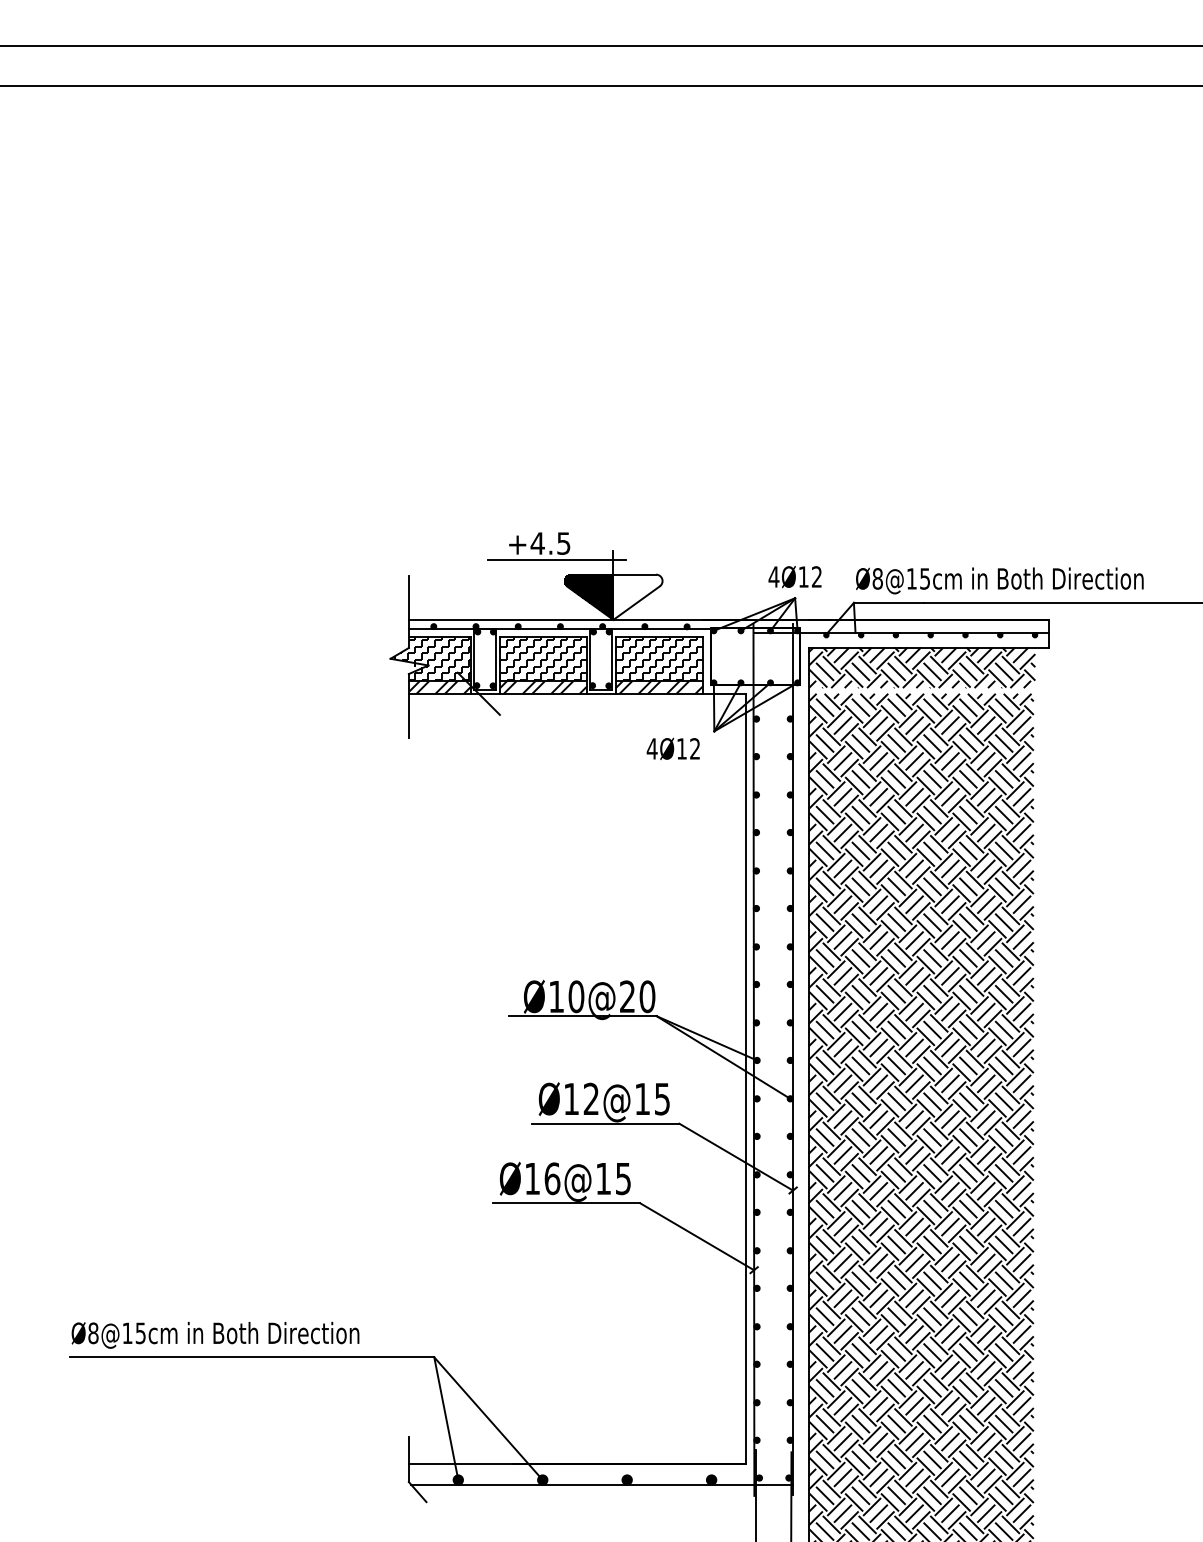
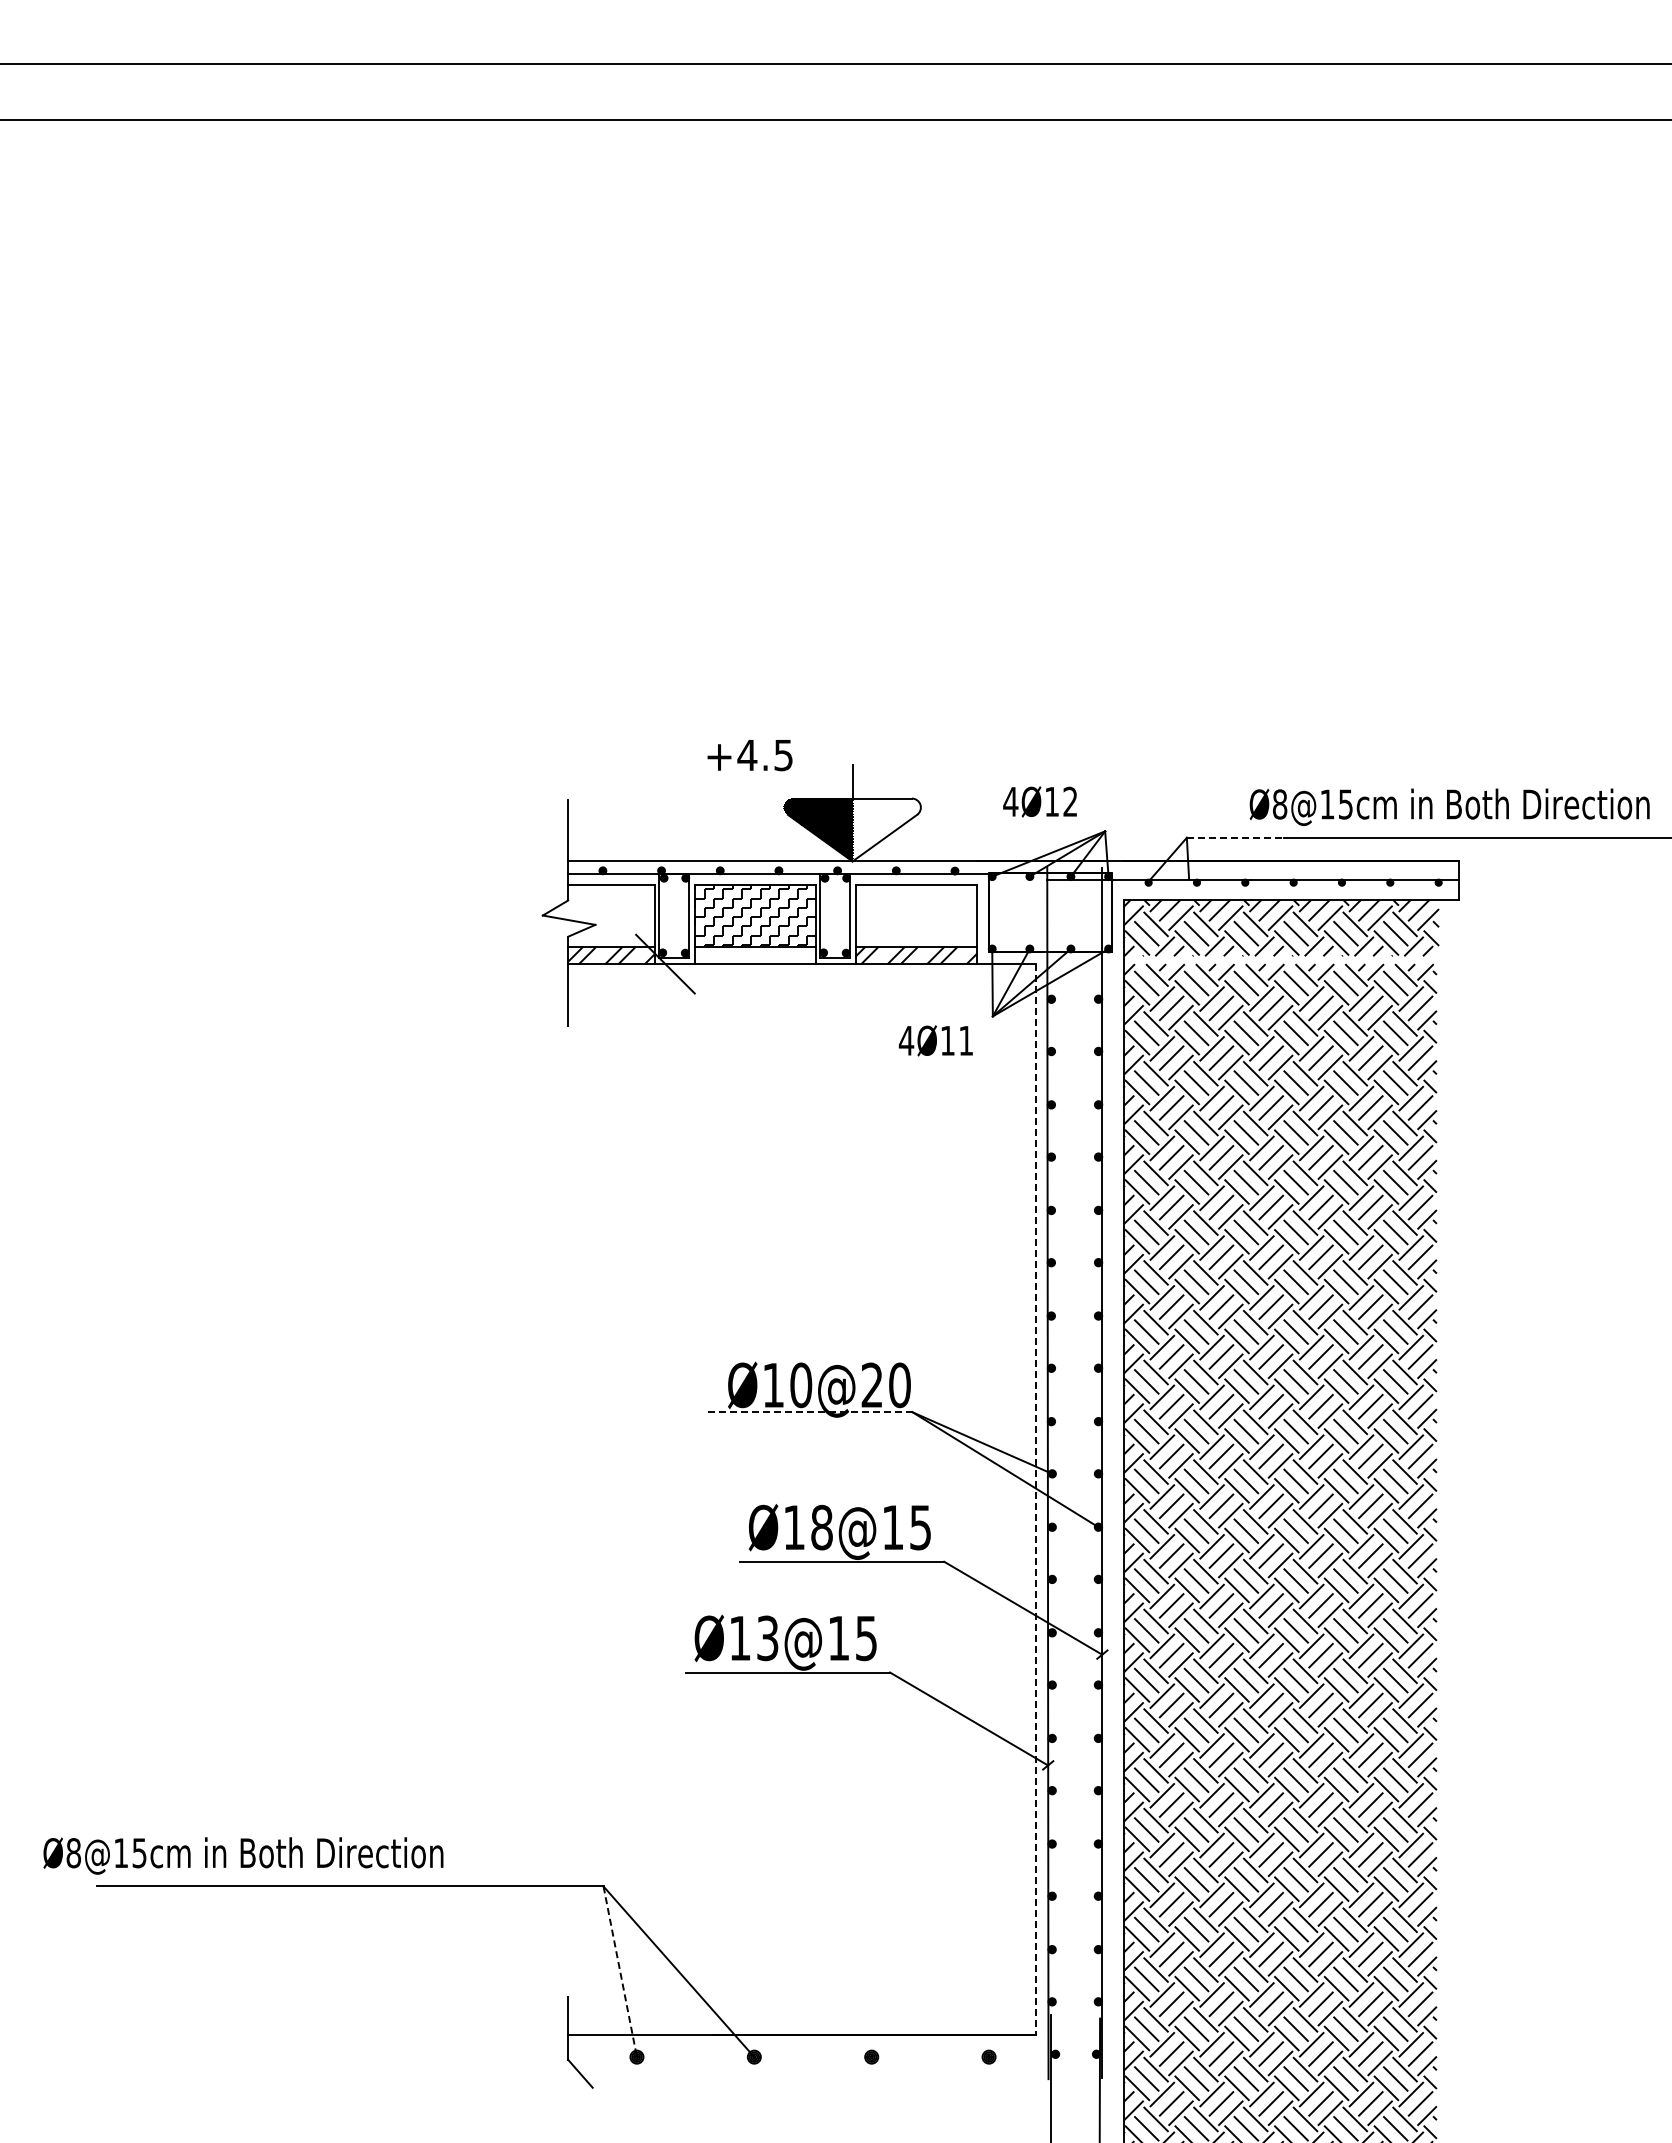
line: (557, 560) -> (774, 778), removed
text: (794, 576) -> (1039, 801), moved
text: (999, 581) -> (1449, 807), moved
line: (888, 602) -> (1235, 837), solid -> dashed
hatch: (432, 658) -> (601, 915), removed
hatch: (659, 658) -> (916, 915), removed
hatch: (543, 687) -> (755, 955), removed
text: (694, 748) -> (965, 1040), 4Ø12 -> 4Ø11
line: (582, 1016) -> (809, 1412), solid -> dashed
line: (745, 1079) -> (1036, 1500), solid -> dashed
text: (591, 1099) -> (821, 1527), Ø12@15 -> Ø18@15
text: (552, 1178) -> (767, 1638), Ø16@15 -> Ø13@15
text: (215, 1335) -> (243, 1855), moved
line: (446, 1418) -> (620, 1971), solid -> dashed
line: (601, 1484) -> (836, 2063), removed

